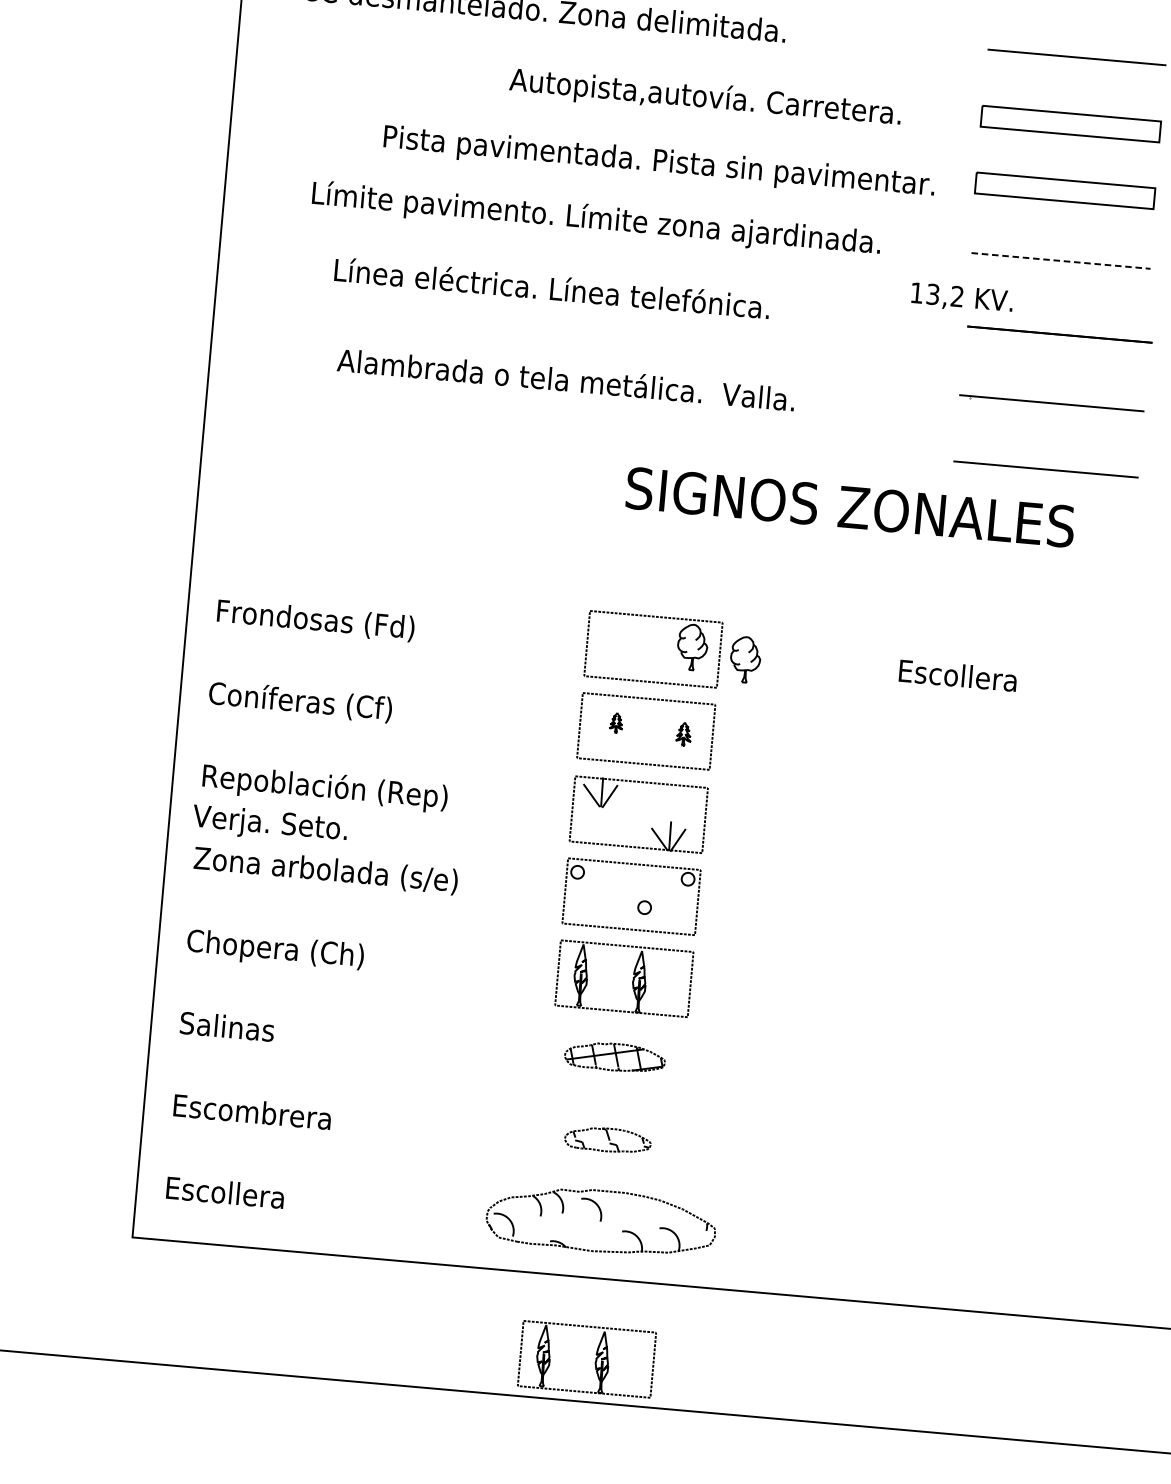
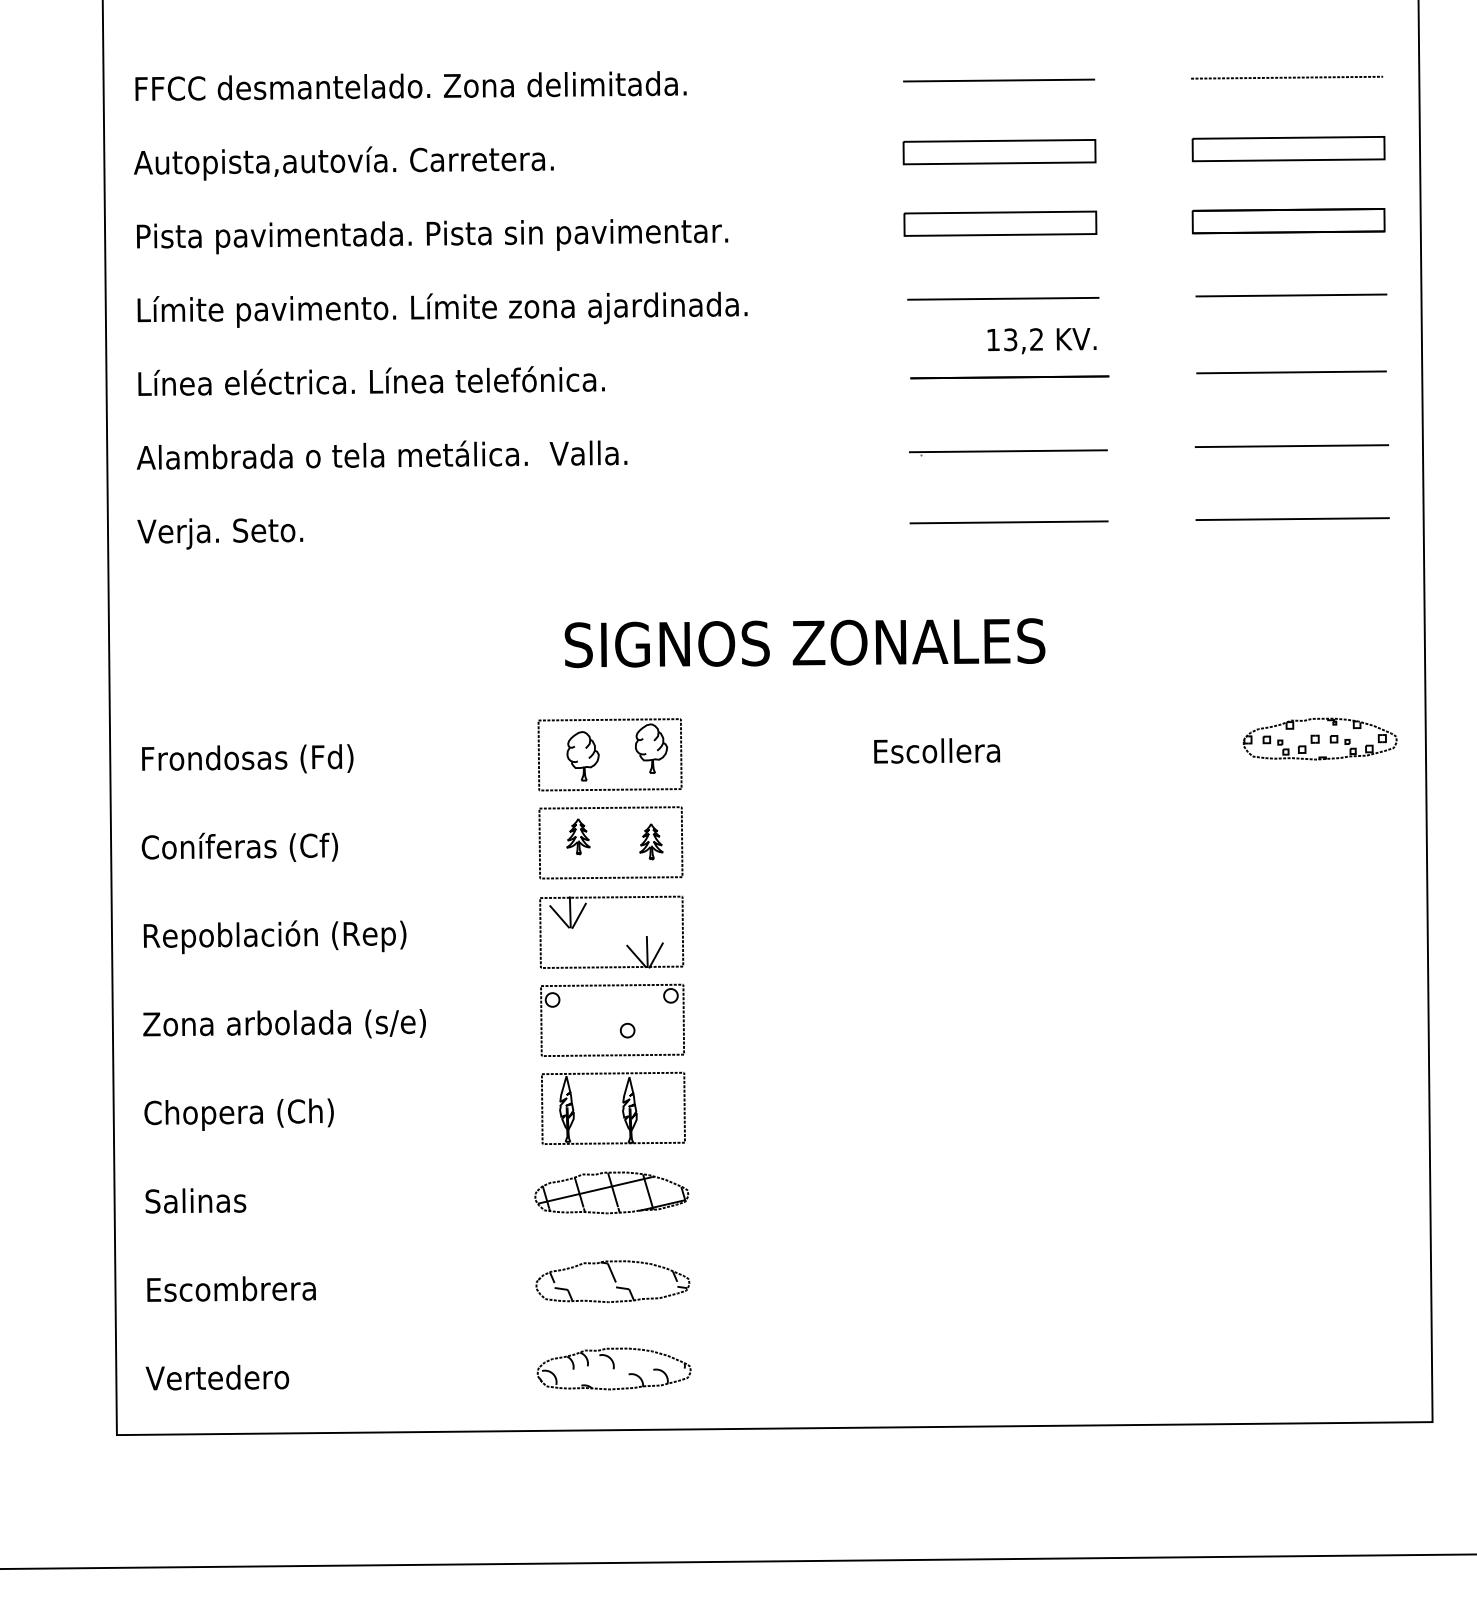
text: (705, 98) -> (343, 163), moved
text: (659, 163) -> (432, 236), moved
text: (596, 219) -> (442, 309), moved
line: (1061, 260) -> (1003, 298), dashed -> solid
text: (552, 287) -> (371, 380), moved
text: (961, 298) -> (1041, 341), moved
text: (565, 379) -> (381, 454), moved
text: (850, 507) -> (804, 643), moved
part: (744, 659) -> (582, 756), moved
part: (616, 722) -> (578, 836), size x1.67
part: (684, 733) -> (651, 841), size x1.43
text: (270, 824) -> (220, 533), moved
part: (614, 1056) -> (611, 1192), size x1.43
part: (607, 1139) -> (612, 1281), size x1.67
text: (231, 1193) -> (217, 1377), Escollera -> Vertedero
part: (600, 1220) -> (613, 1368), size x0.62
part: (595, 1359) -> (622, 1516), removed

